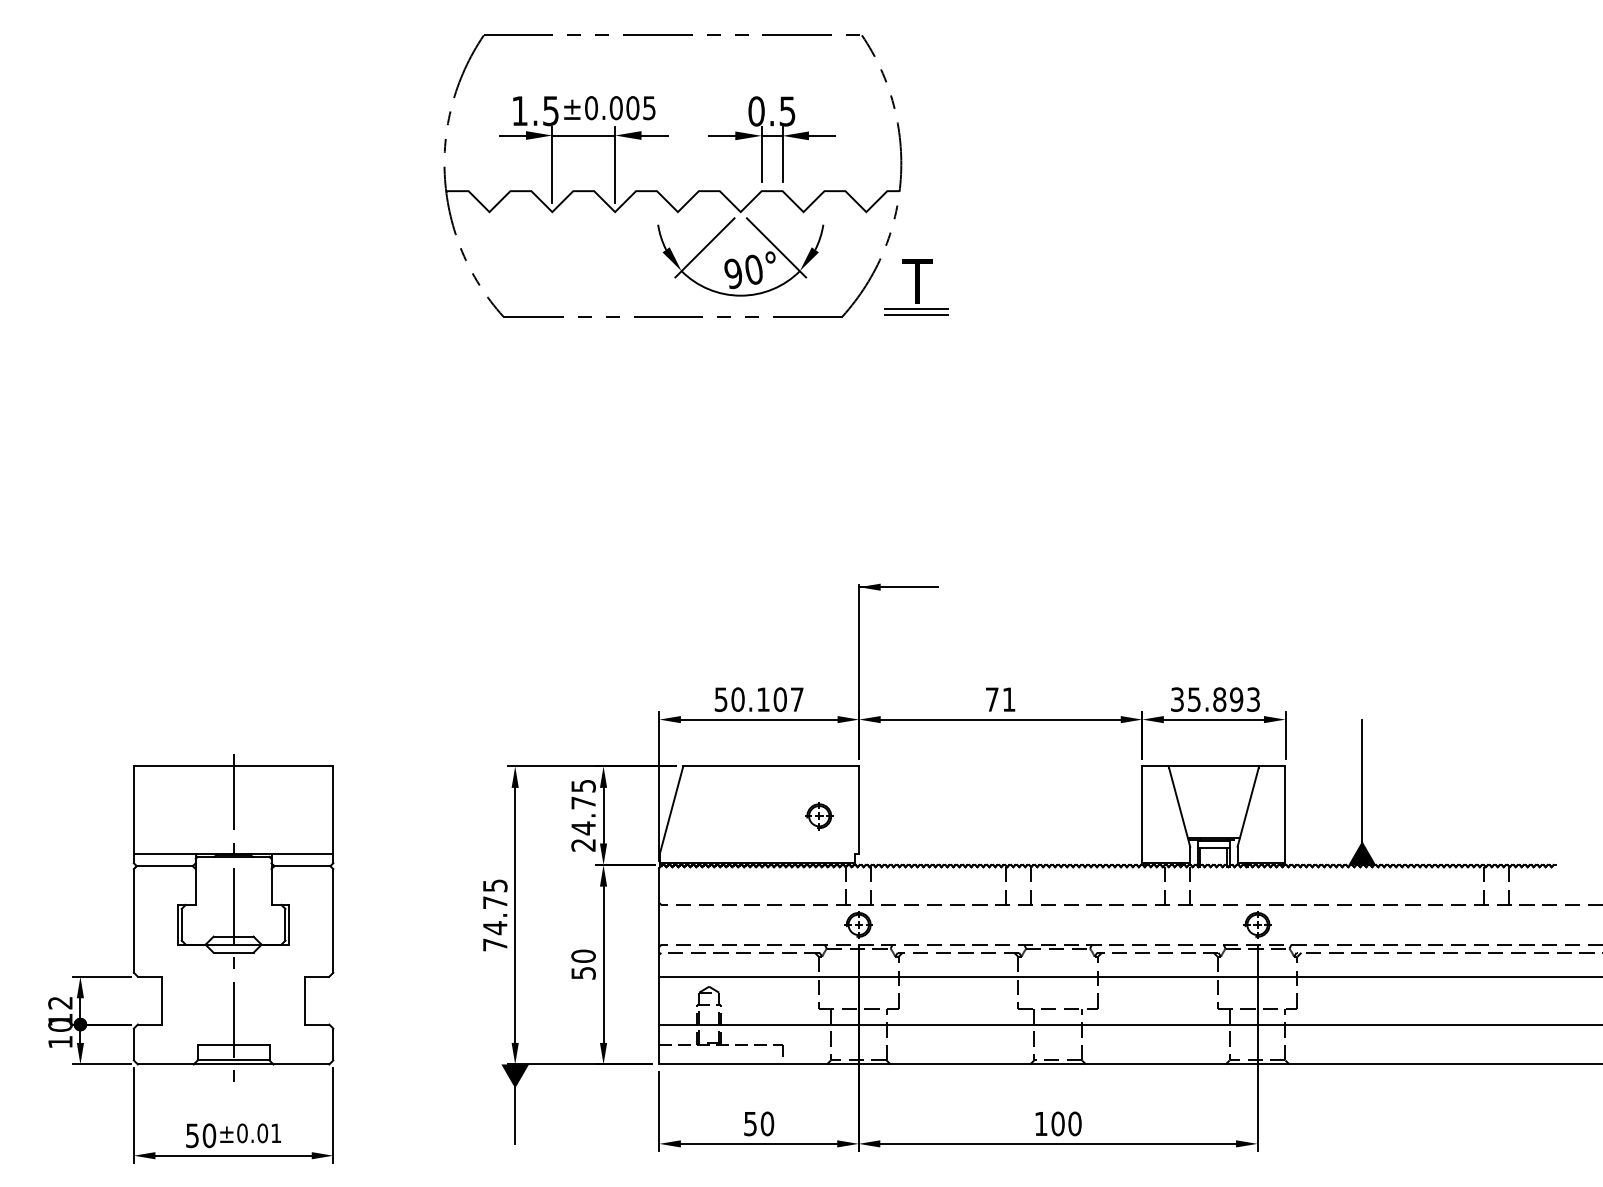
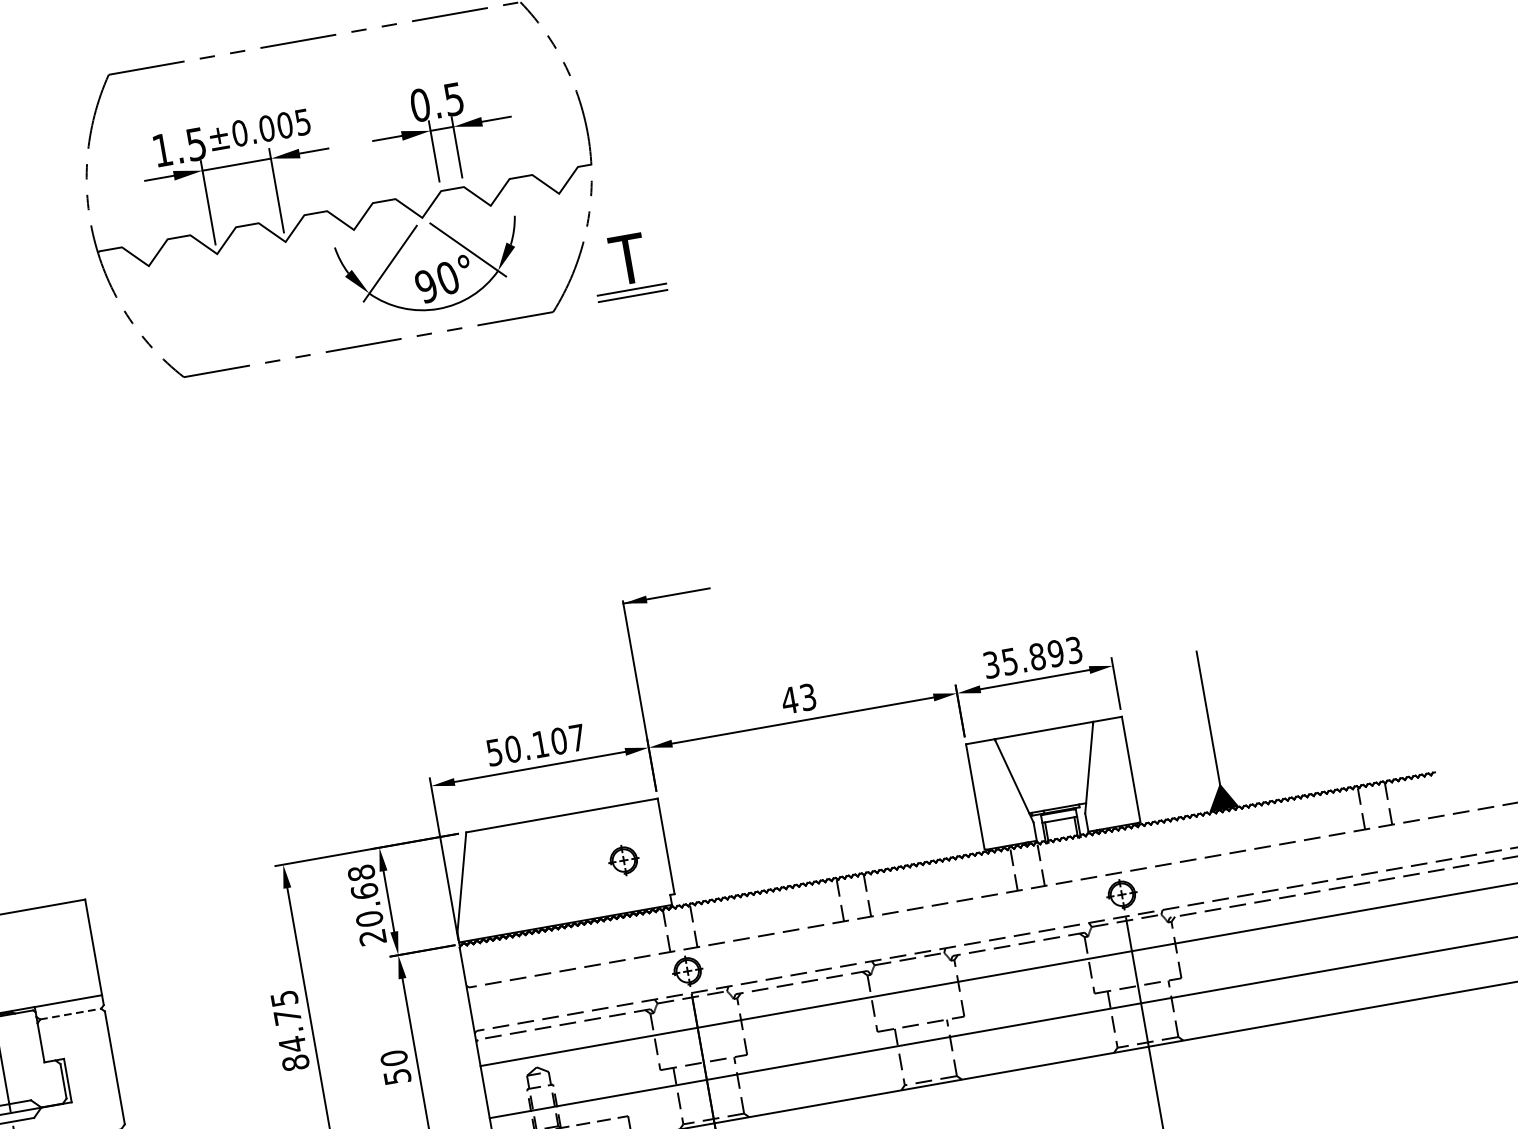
text: (1000, 699) -> (798, 698), 71 -> 43
text: (583, 807) -> (365, 896), 24.75 -> 20.68
line: (302, 866) -> (70, 1014), solid -> dashed
text: (495, 944) -> (295, 1062), 74.75 -> 84.75

